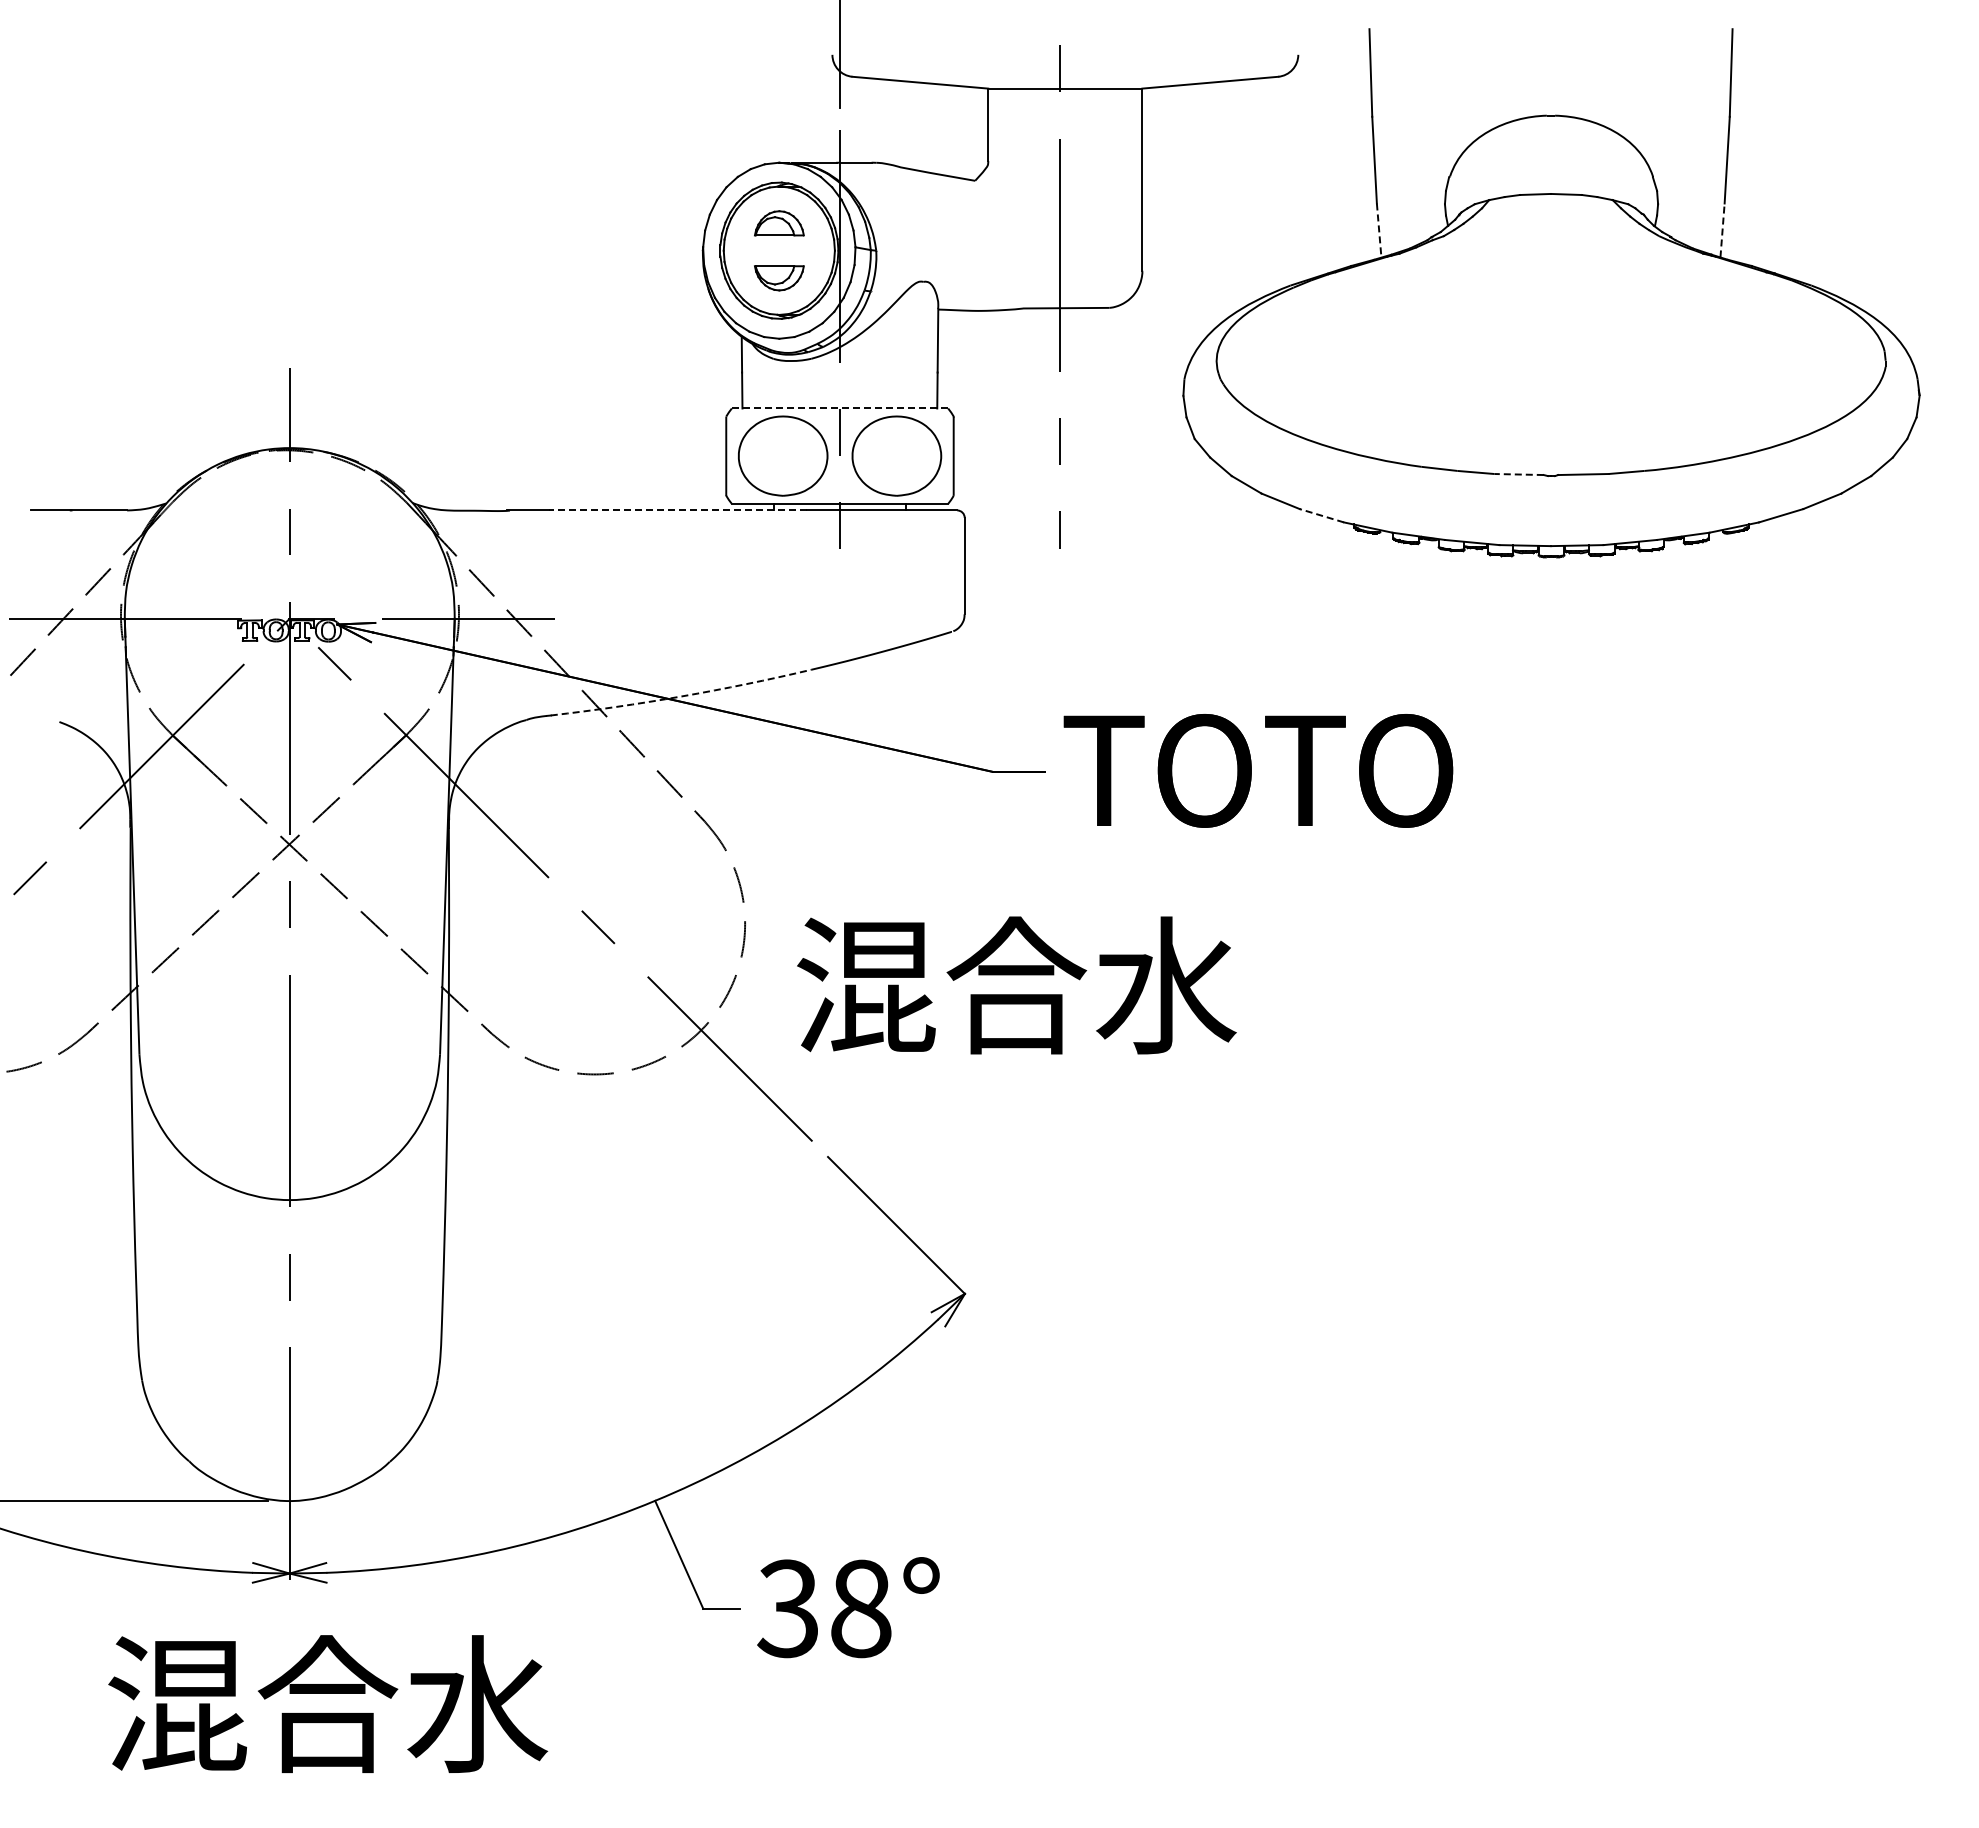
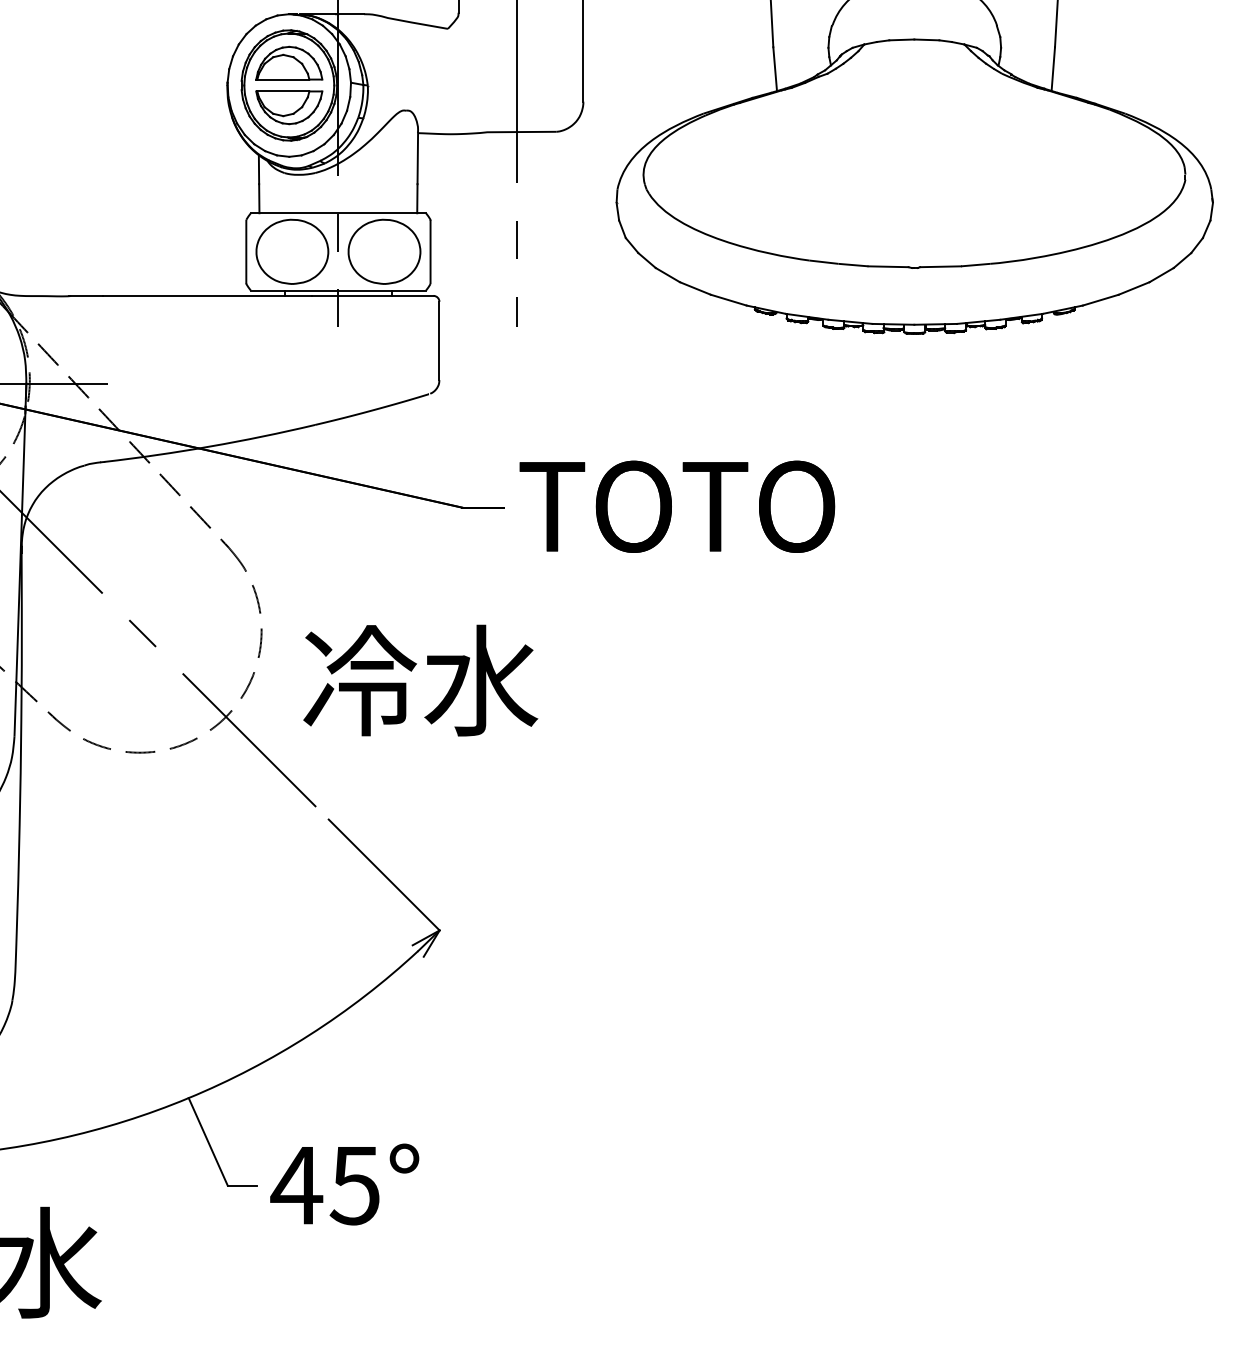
part: (779, 223) -> (289, 63), size x1.67
line: (1722, 229) -> (1053, 68), dashed -> solid
line: (1379, 231) -> (775, 69), dashed -> solid
part: (779, 278) -> (289, 107), size x1.67
line: (840, 408) -> (338, 213), dashed -> solid
line: (1519, 474) -> (888, 266), dashed -> solid
line: (677, 510) -> (206, 295), dashed -> solid
line: (1321, 515) -> (728, 299), dashed -> solid
arc: (681, 696) -> (210, 446), dashed -> solid
text: (1016, 985) -> (481, 680), 混合水 -> 冷水
text: (823, 1608) -> (325, 1185), 38° -> 45°

